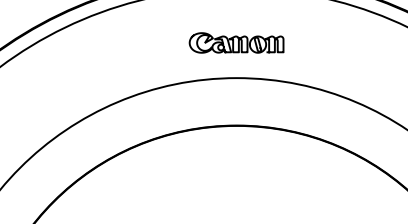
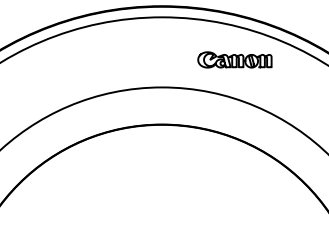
part: (236, 42) -> (234, 59), moved

